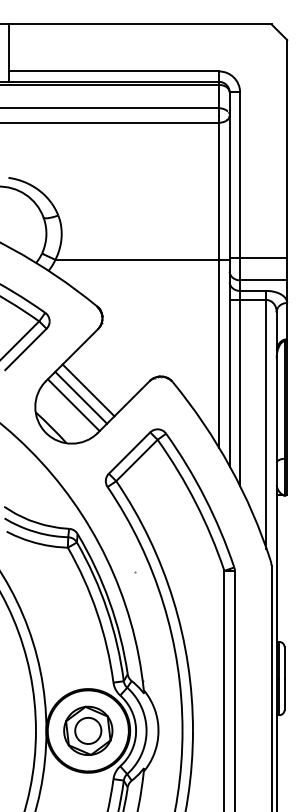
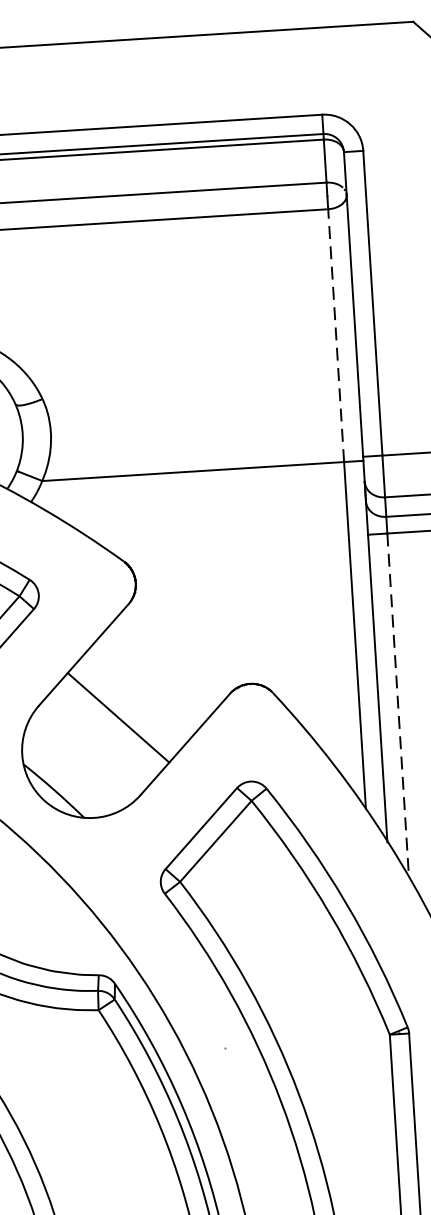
line: (219, 191) -> (336, 335), solid -> dashed
line: (240, 393) -> (398, 705), solid -> dashed
line: (81, 397) -> (106, 731), removed
line: (73, 405) -> (92, 747), removed

